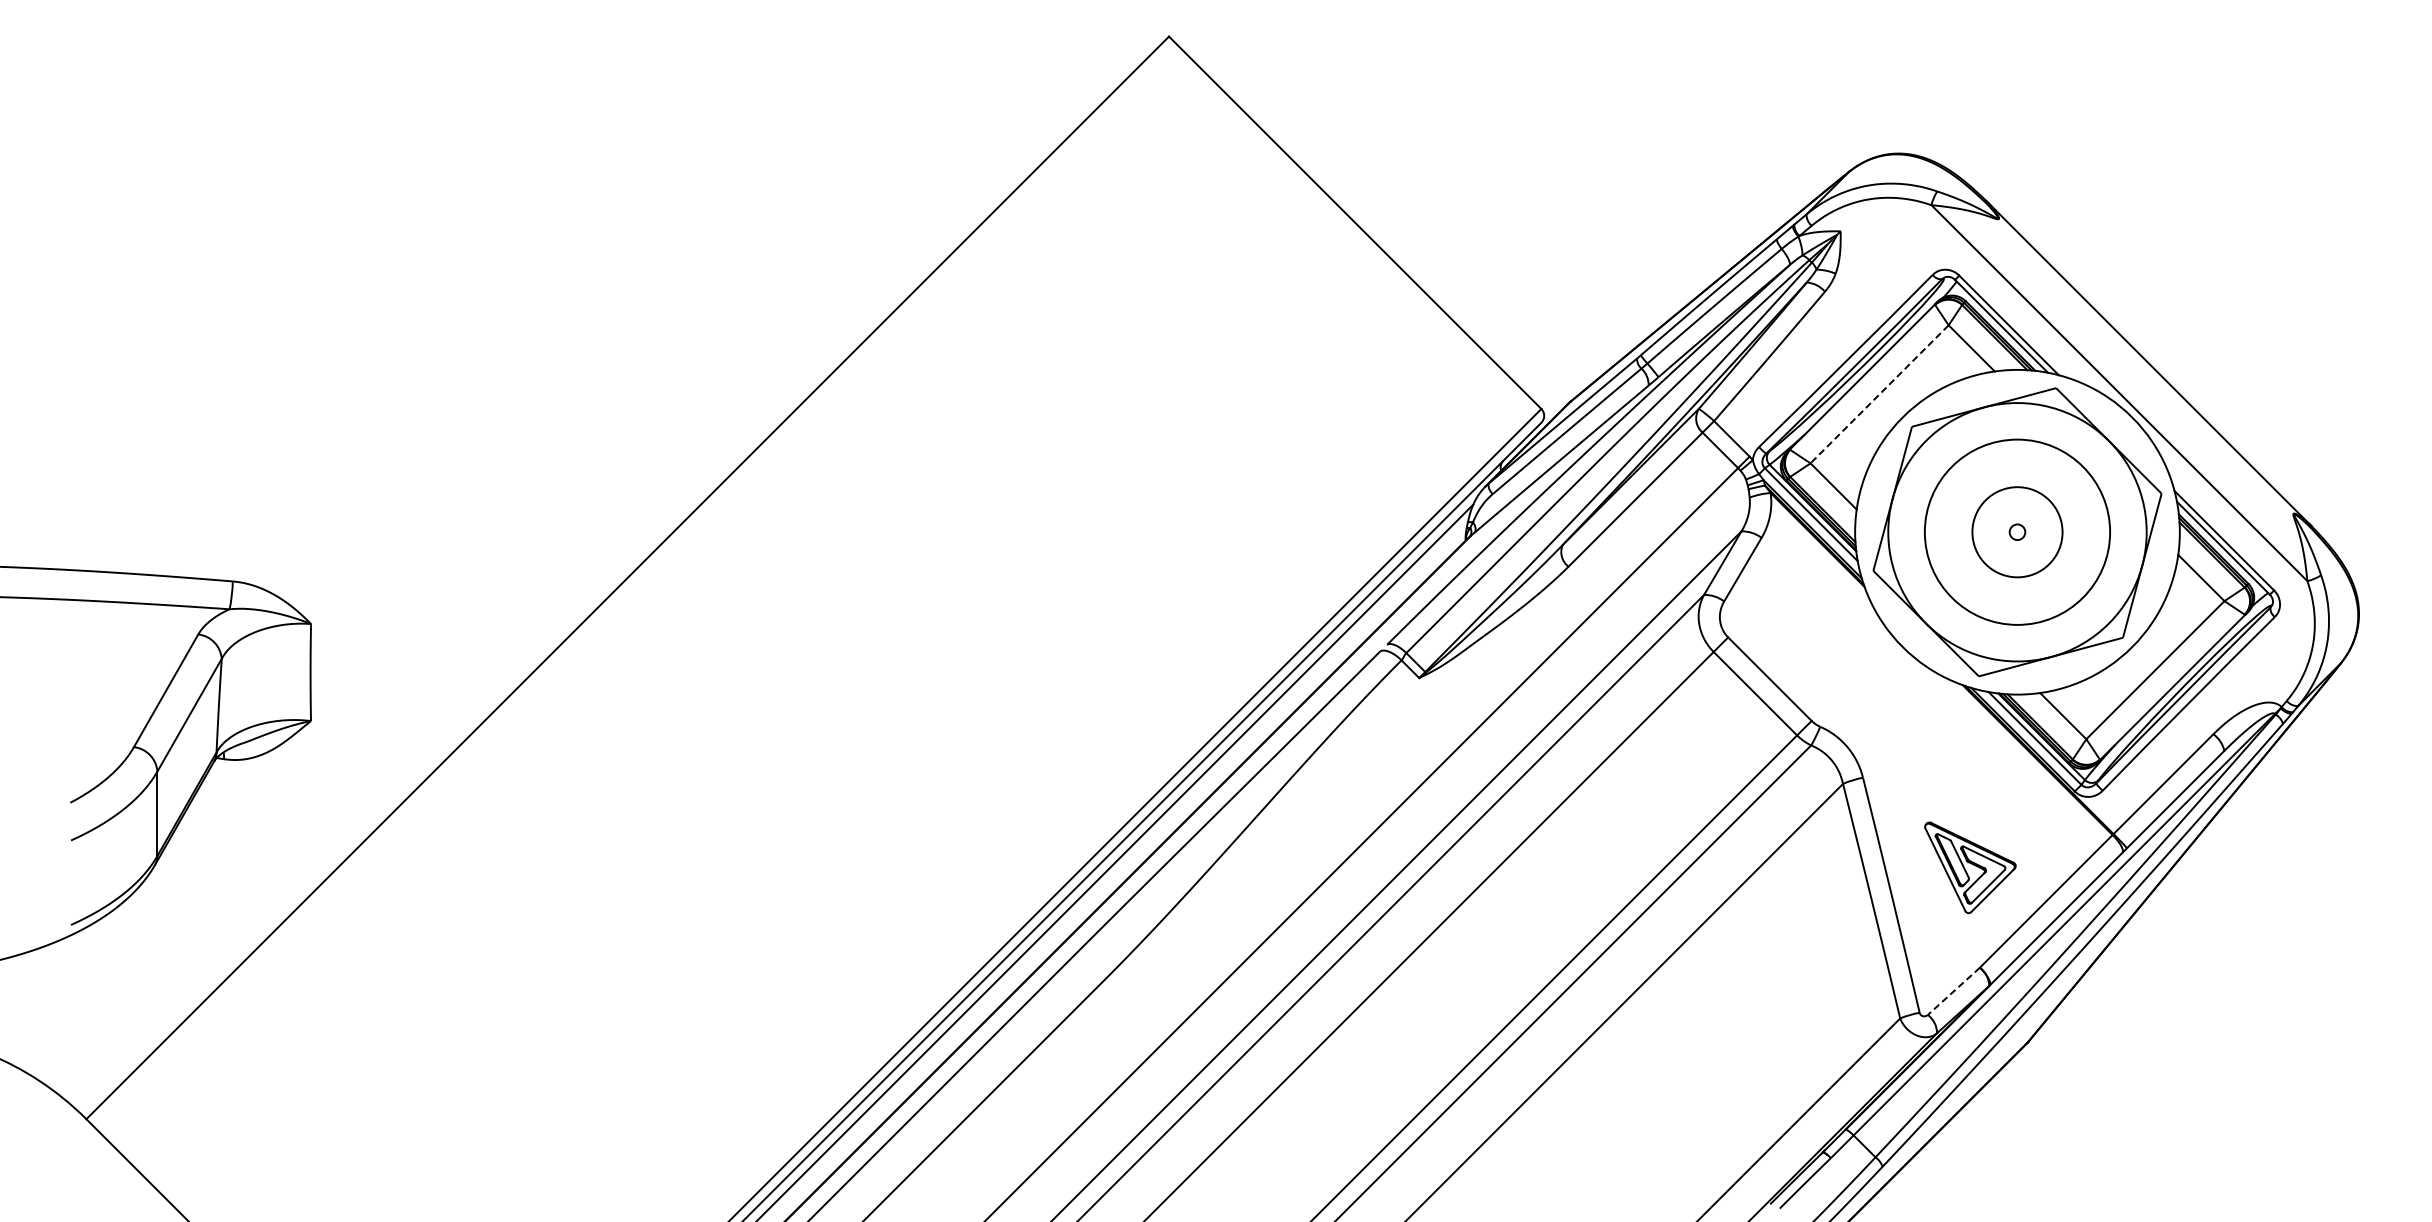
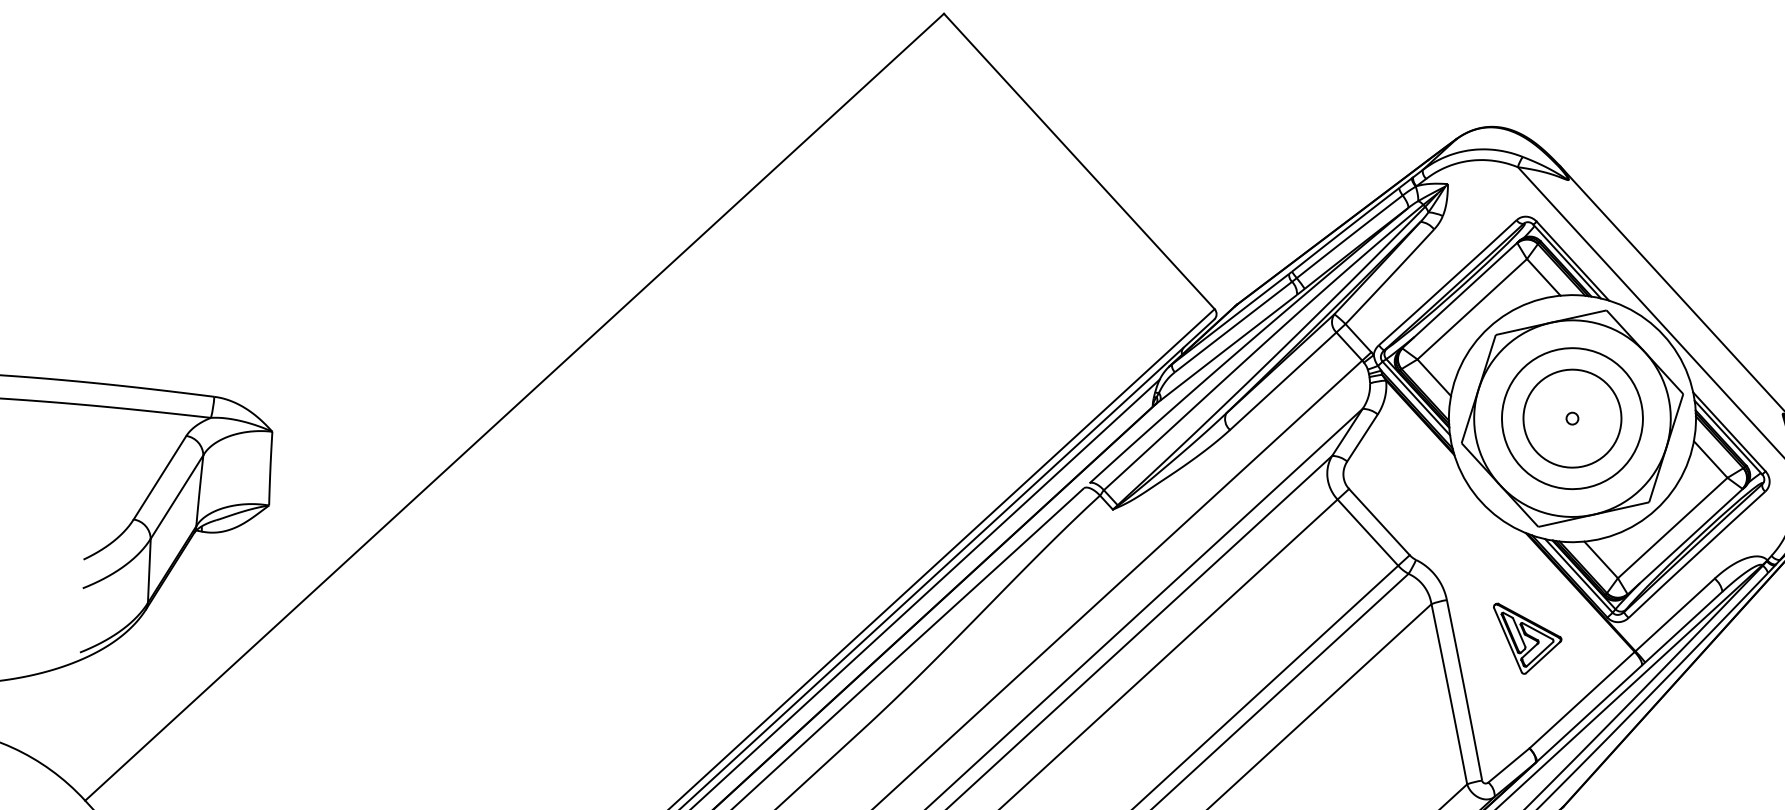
line: (1879, 394) -> (1472, 309), dashed -> solid
circle: (2017, 531) -> (1572, 418), size x1.43
part: (1970, 867) -> (1527, 639), moved
line: (1953, 991) -> (1508, 765), dashed -> solid

